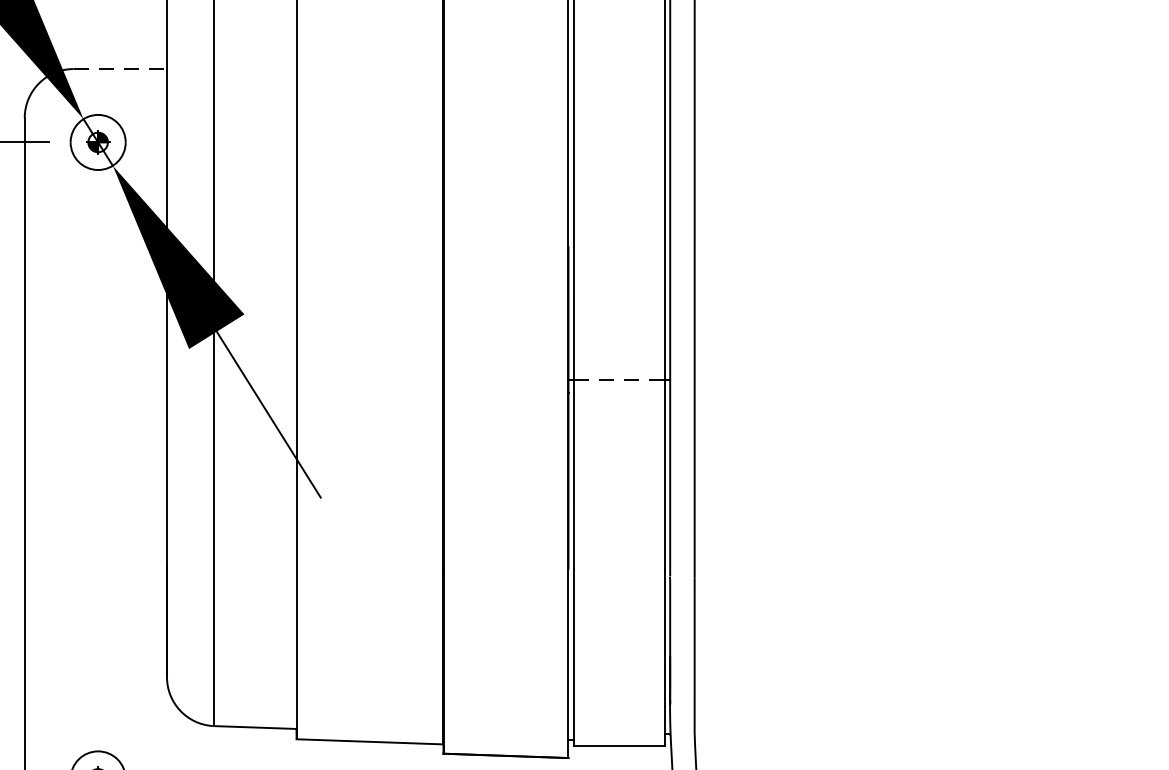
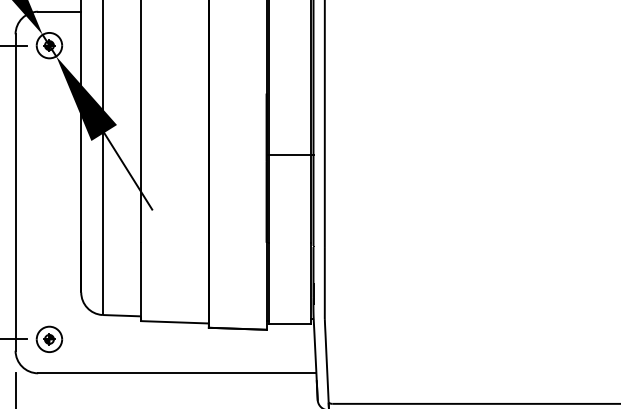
line: (119, 68) -> (59, 11), dashed -> solid
line: (620, 380) -> (290, 155), dashed -> solid

